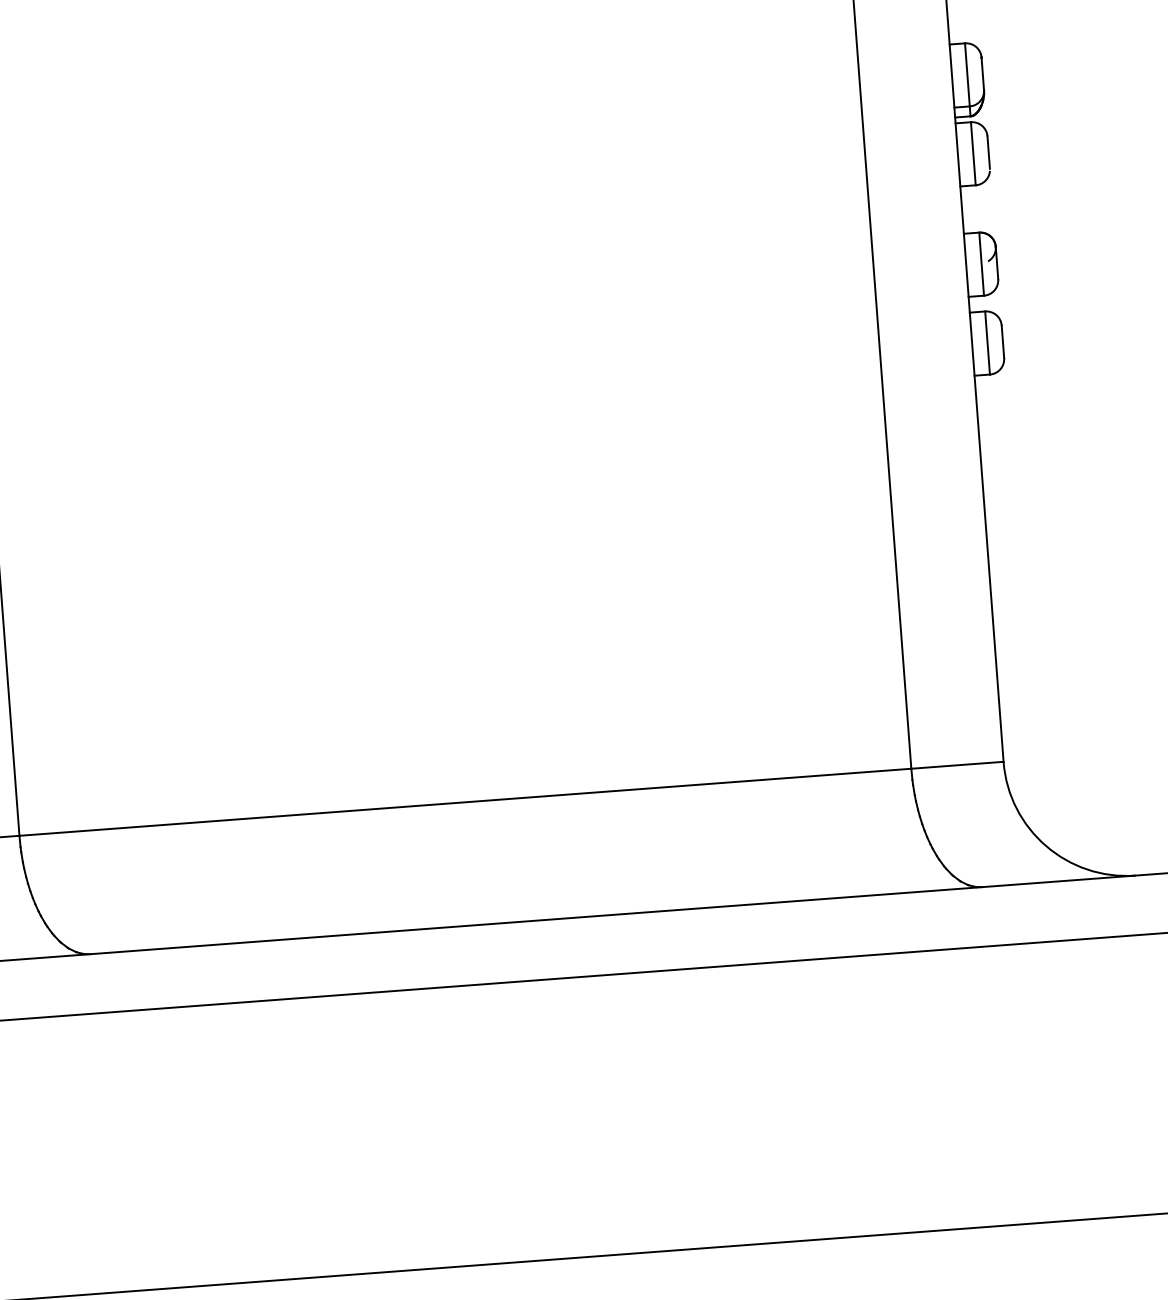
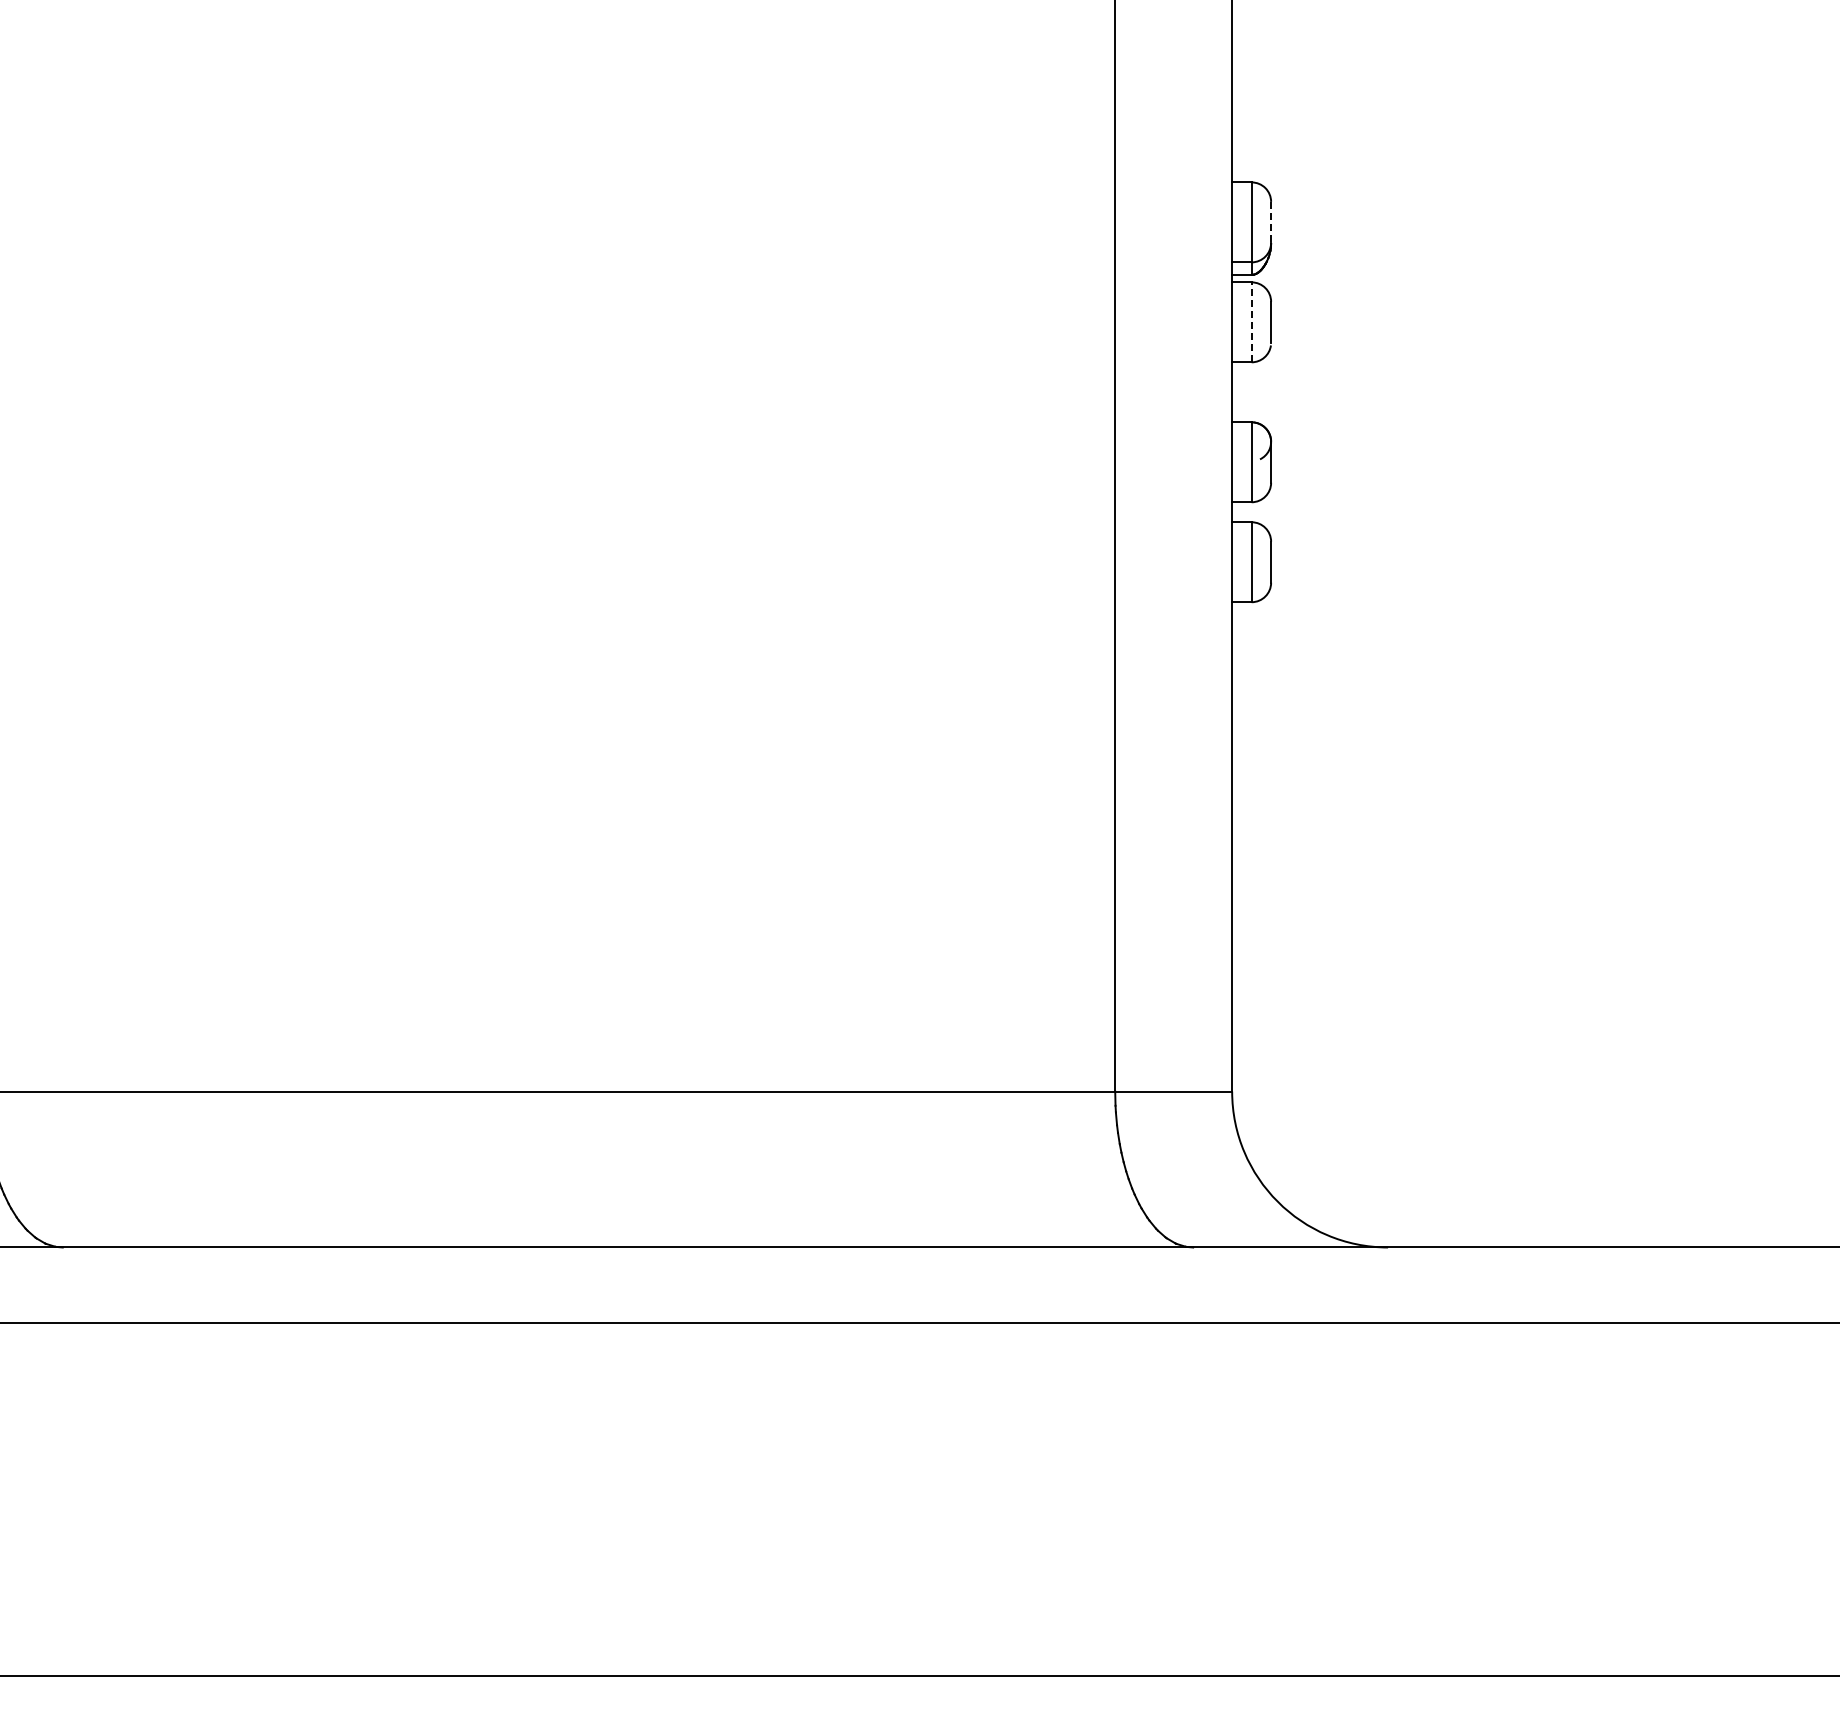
line: (983, 73) -> (1271, 222), solid -> dashed
line: (973, 153) -> (1251, 322), solid -> dashed

